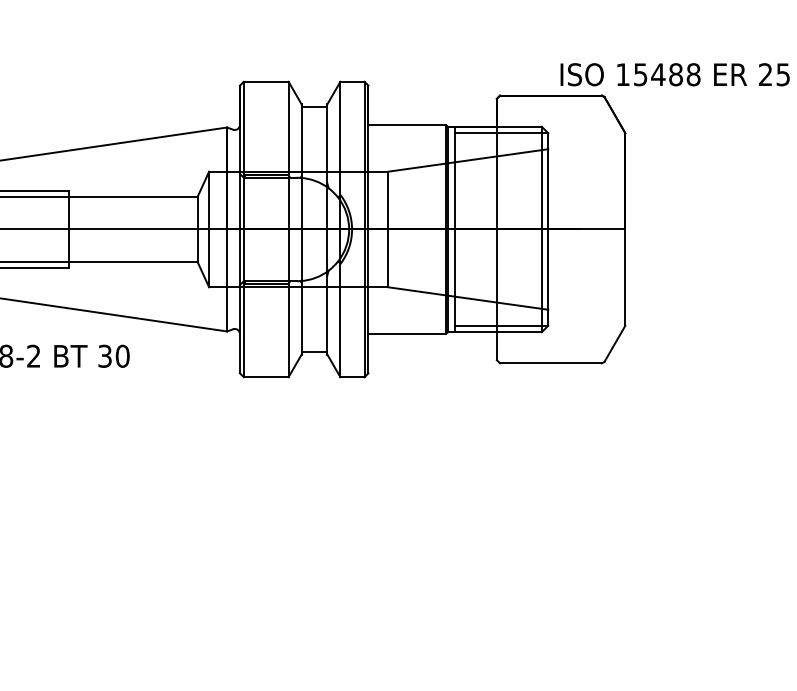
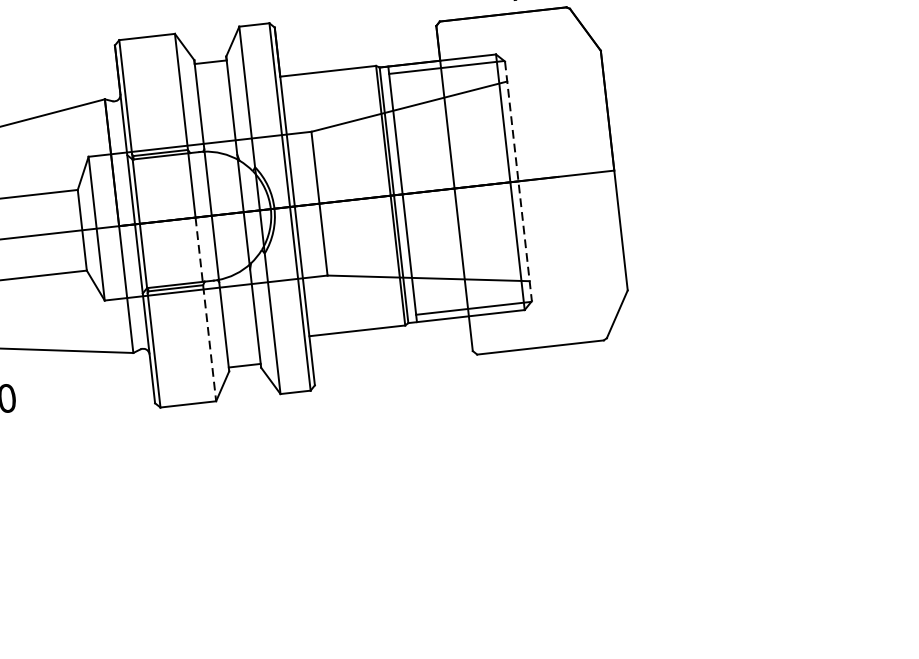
line: (548, 229) -> (518, 181), solid -> dashed
line: (288, 303) -> (205, 309), solid -> dashed

